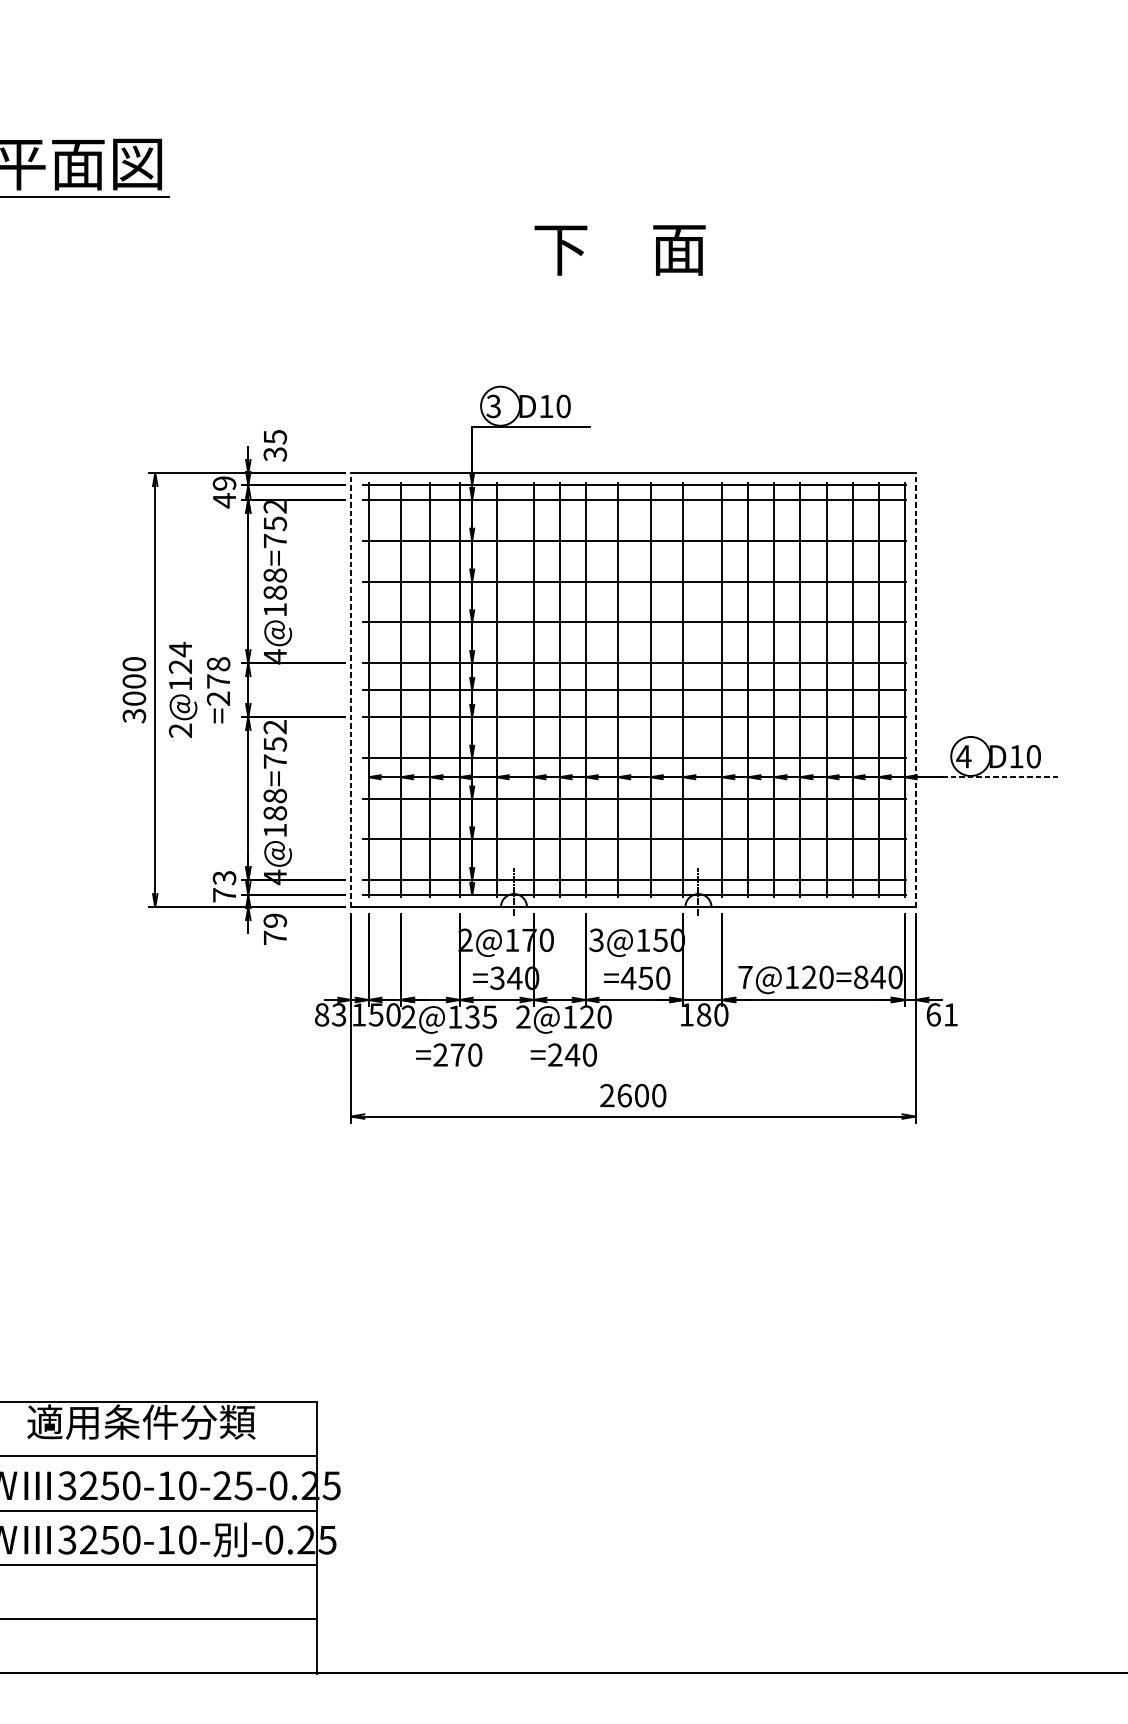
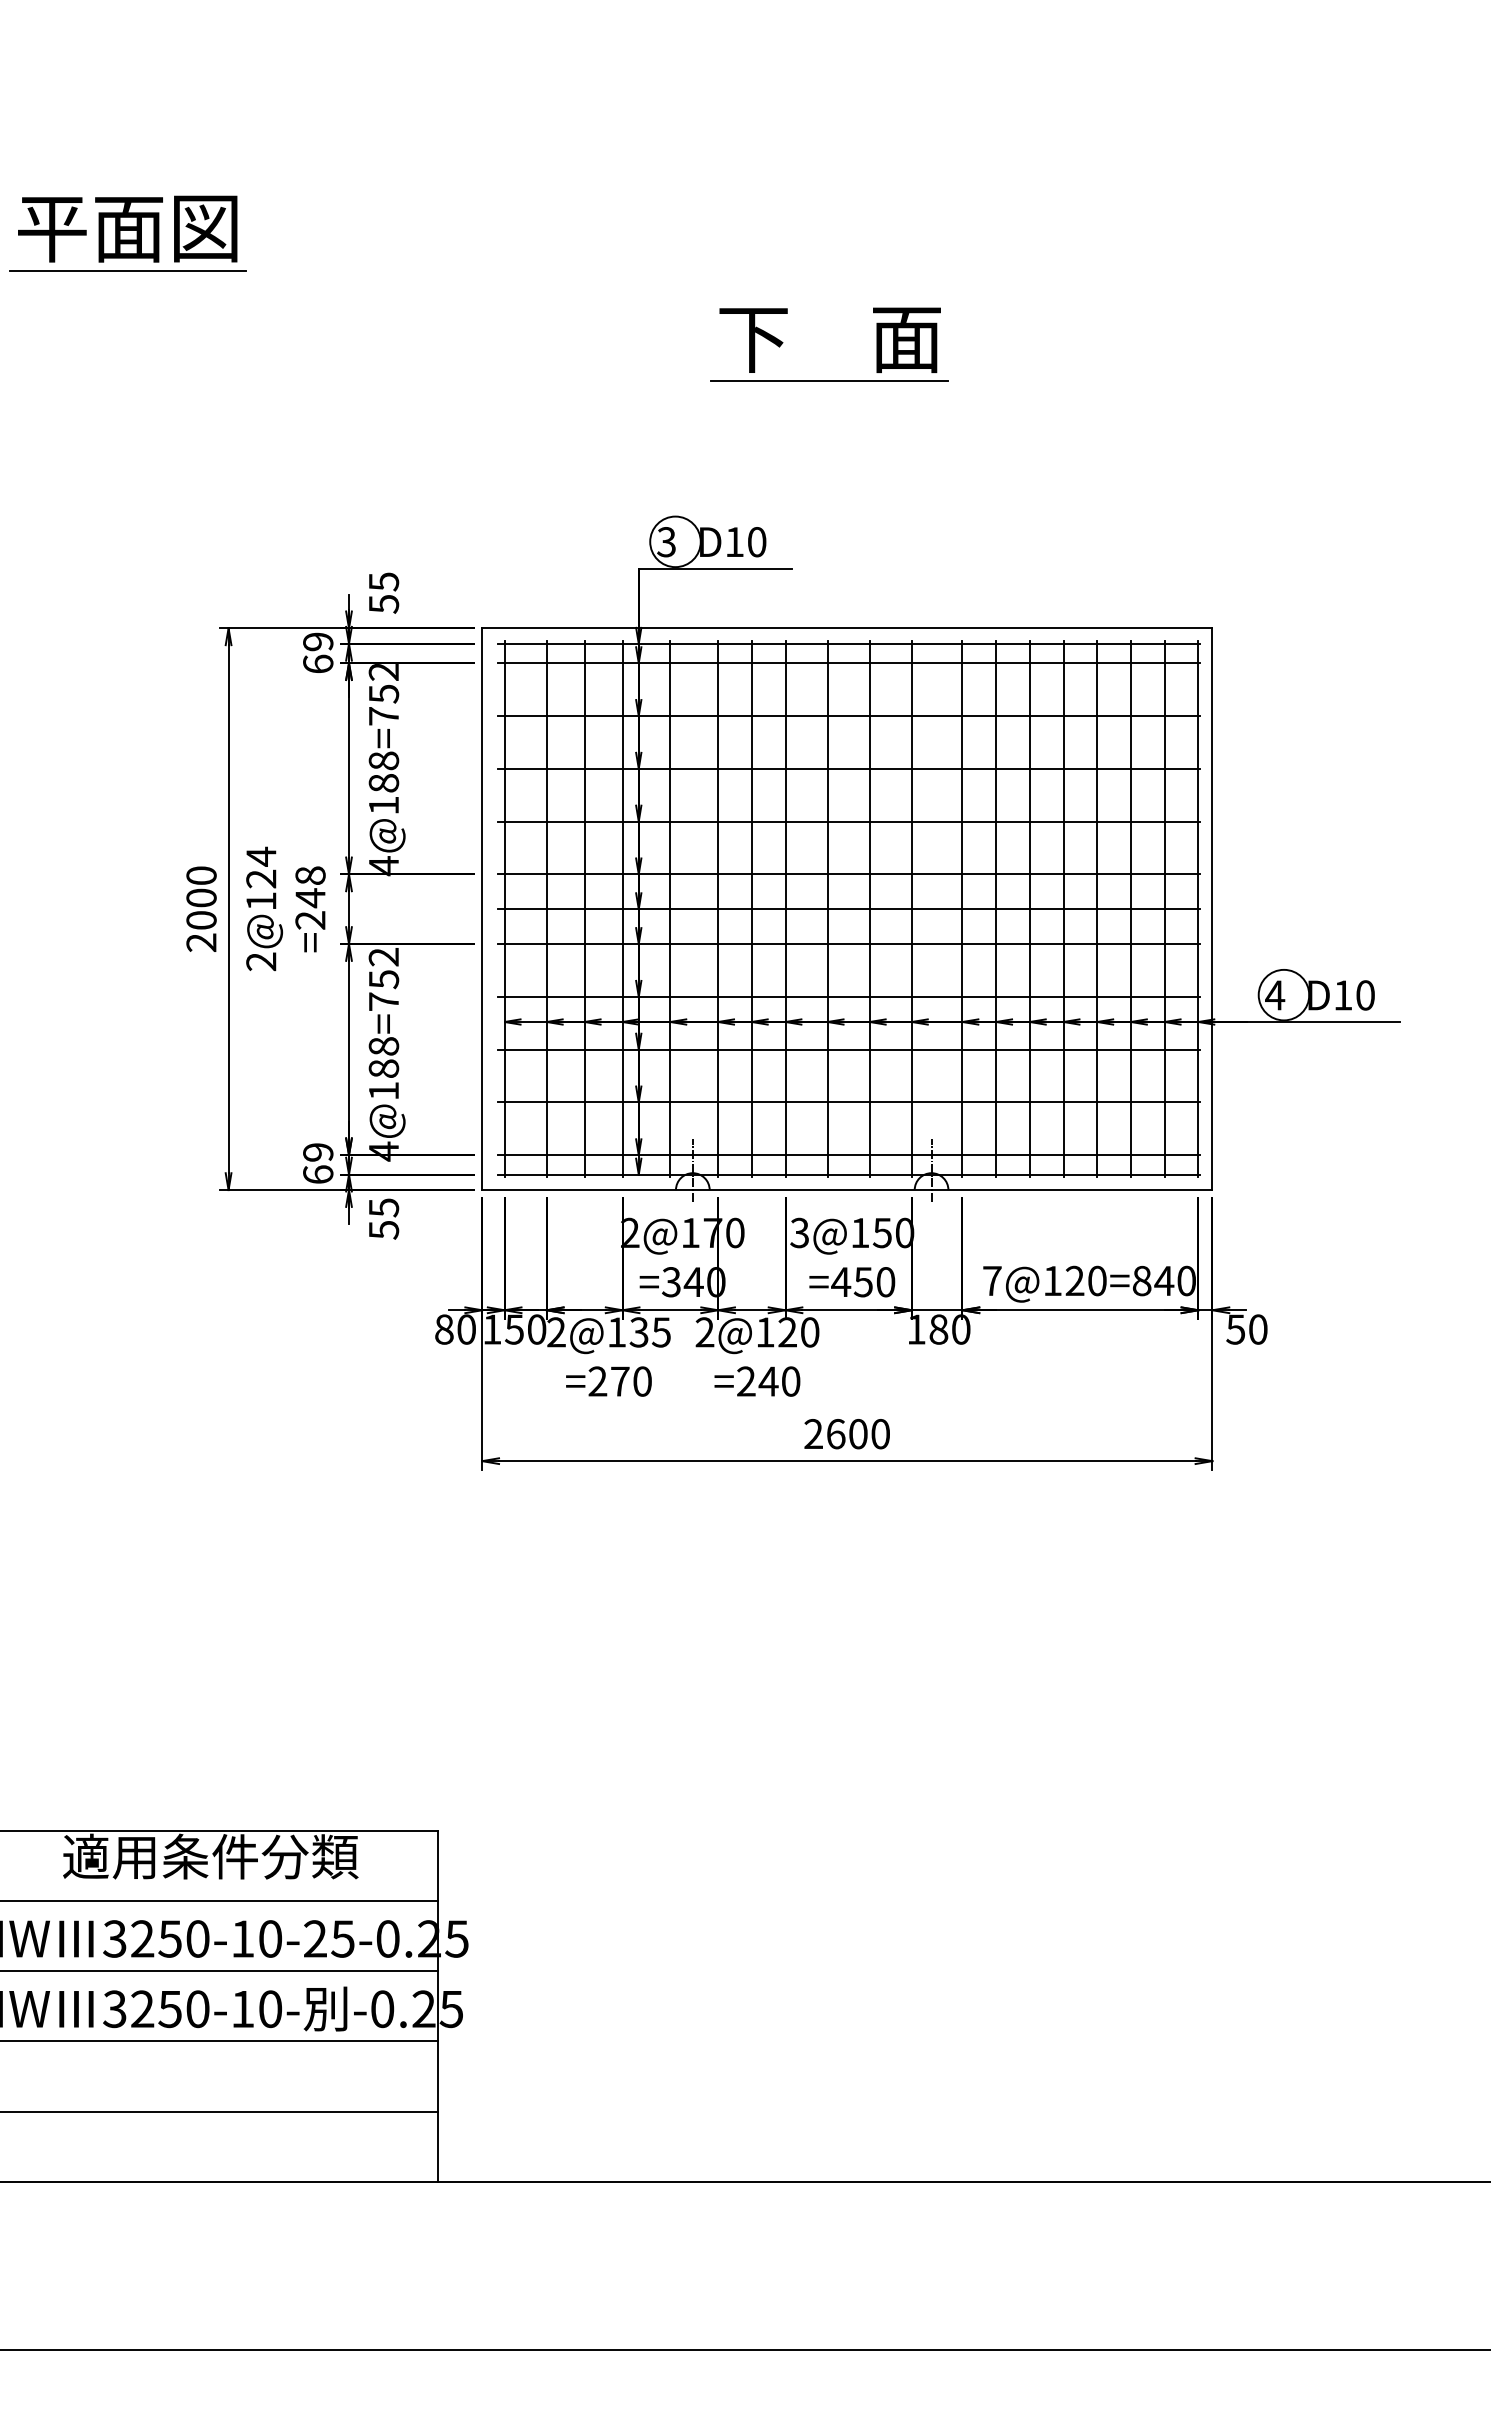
line: (619, 282) -> (829, 381), added
text: (274, 454) -> (383, 604), 35 -> 55
text: (224, 500) -> (318, 664), 49 -> 69
text: (218, 681) -> (310, 898), =278 -> =248
line: (351, 690) -> (482, 909), dashed -> solid
line: (915, 690) -> (1212, 909), dashed -> solid
text: (134, 715) -> (201, 942), 3000 -> 2000
line: (1002, 777) -> (1324, 1022), dashed -> solid
text: (224, 886) -> (318, 1163), 73 -> 69
text: (274, 929) -> (383, 1218), 79 -> 55
text: (339, 1014) -> (466, 1329), 83 -> 80
text: (941, 1014) -> (1246, 1329), 61 -> 50

